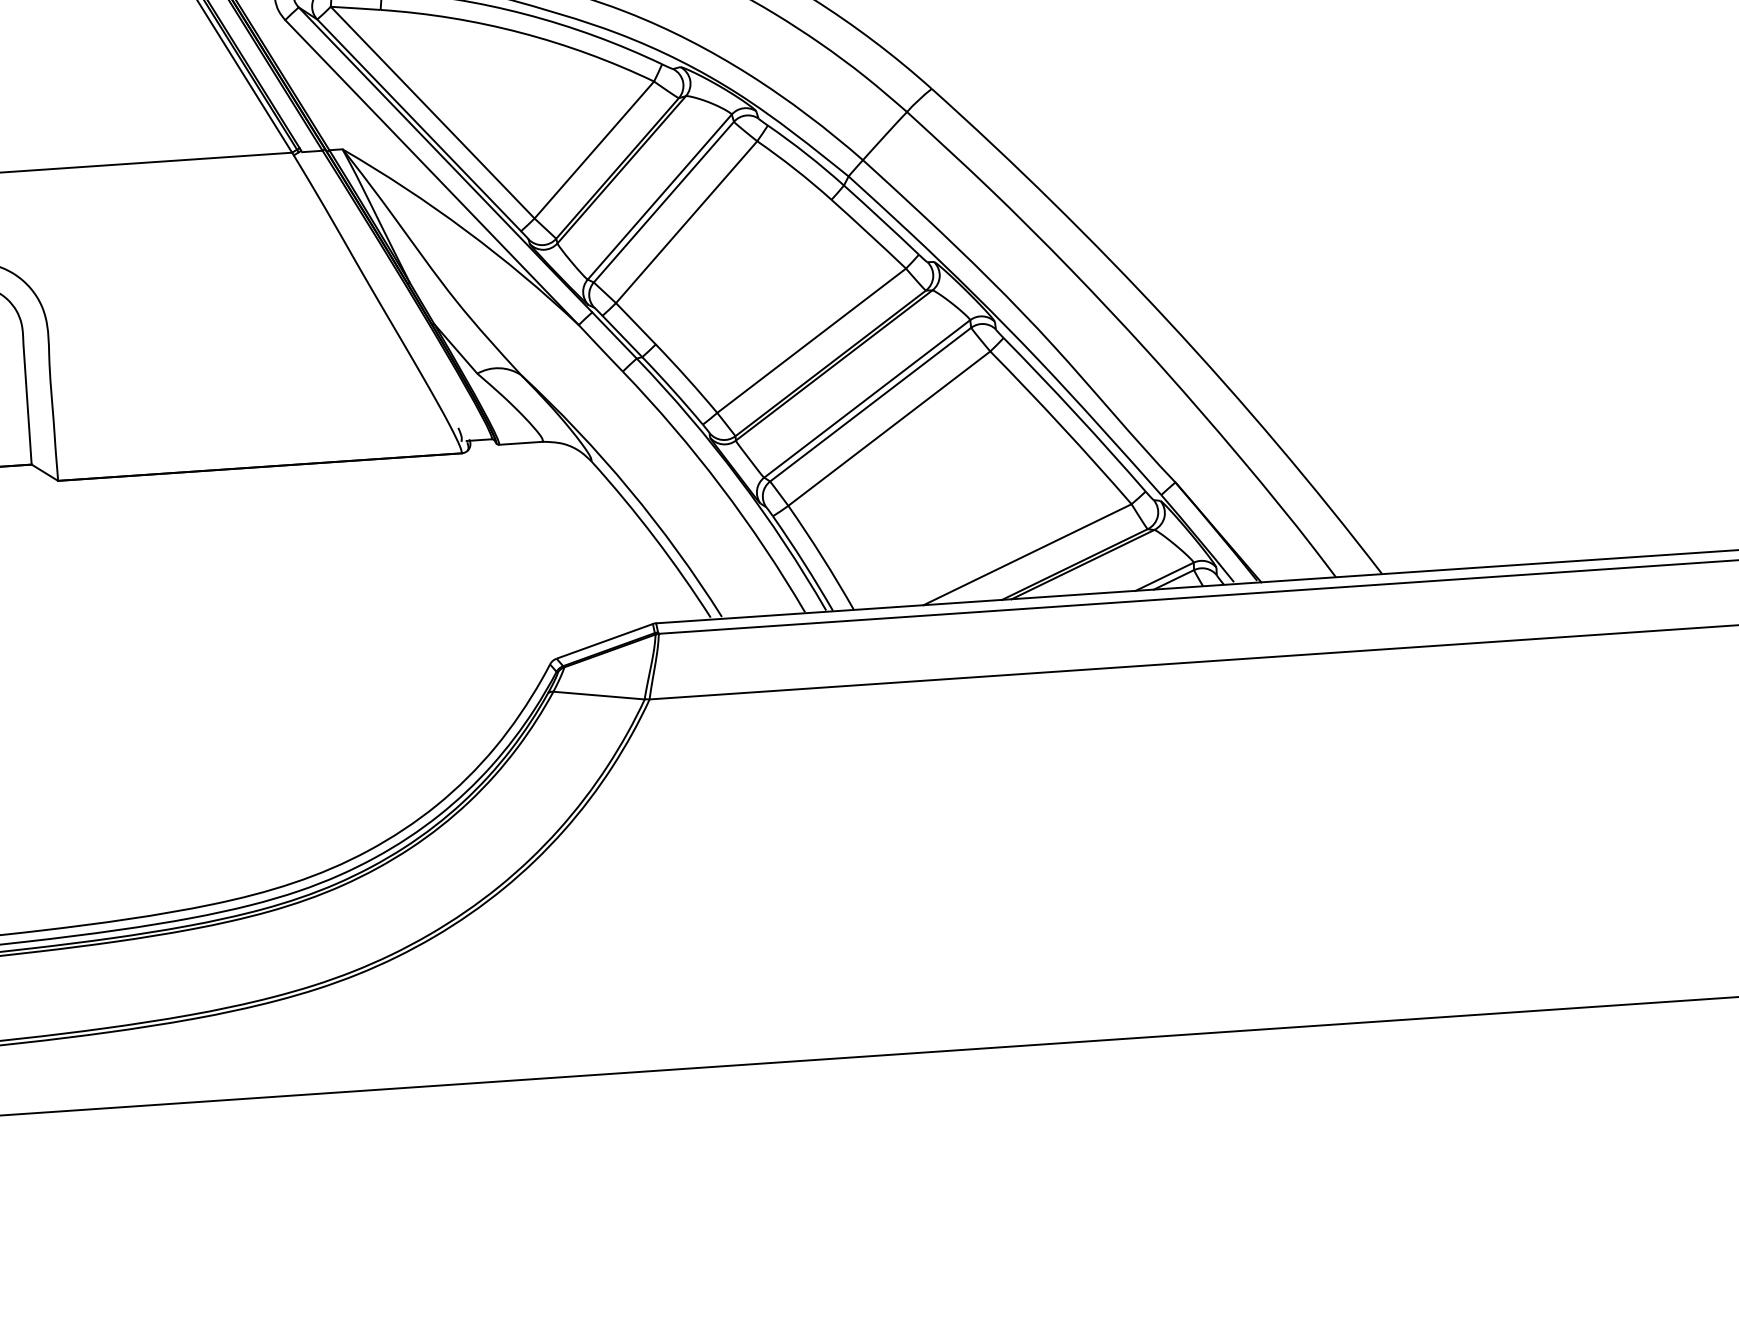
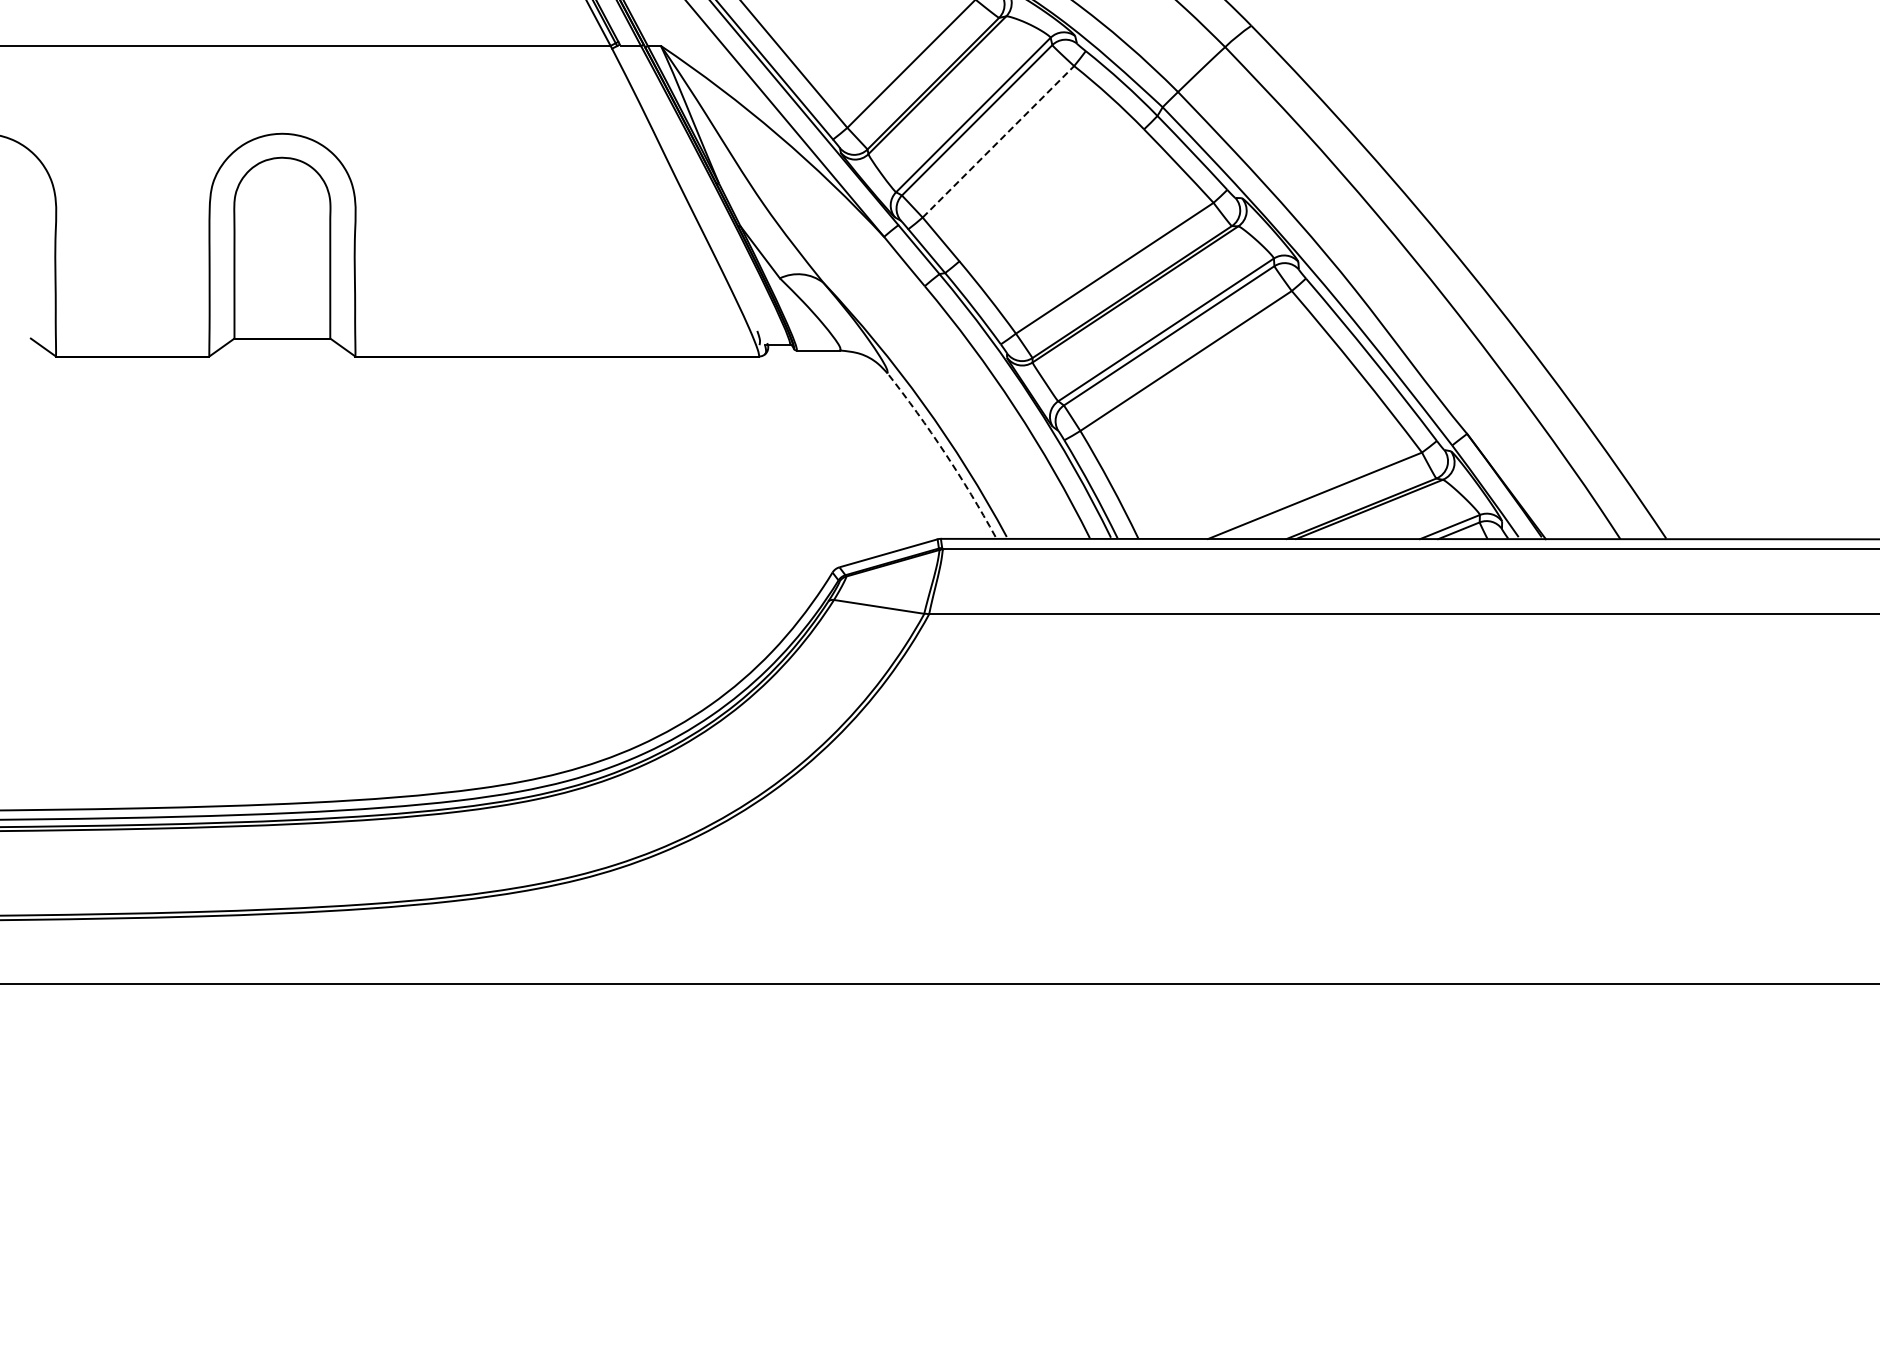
line: (686, 221) -> (998, 141), solid -> dashed
arc: (653, 536) -> (944, 452), solid -> dashed

